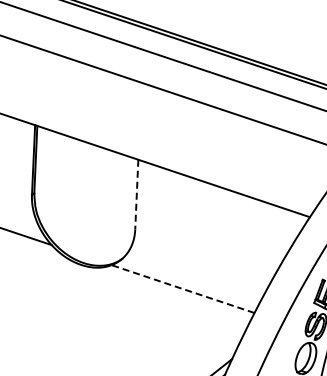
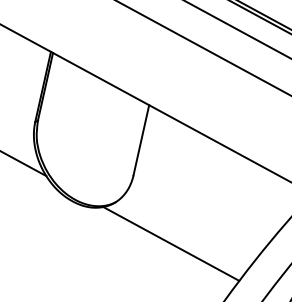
line: (136, 194) -> (141, 140), dashed -> solid
line: (182, 288) -> (170, 243), dashed -> solid

